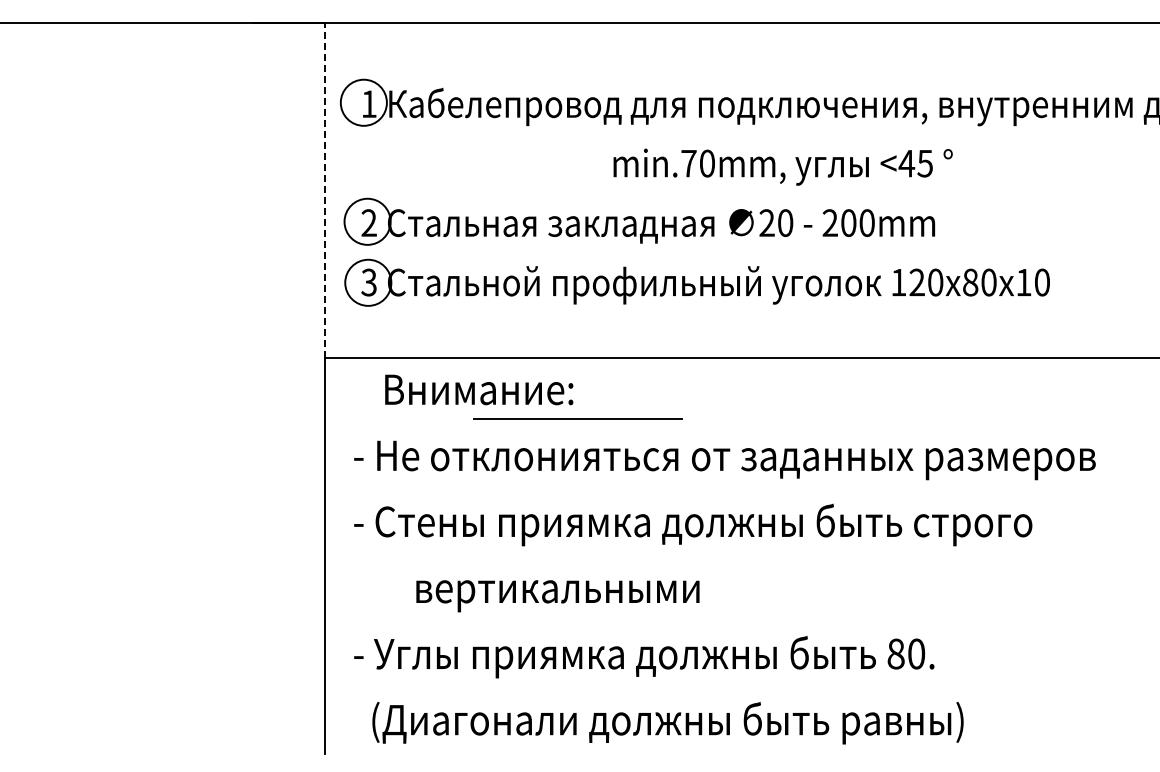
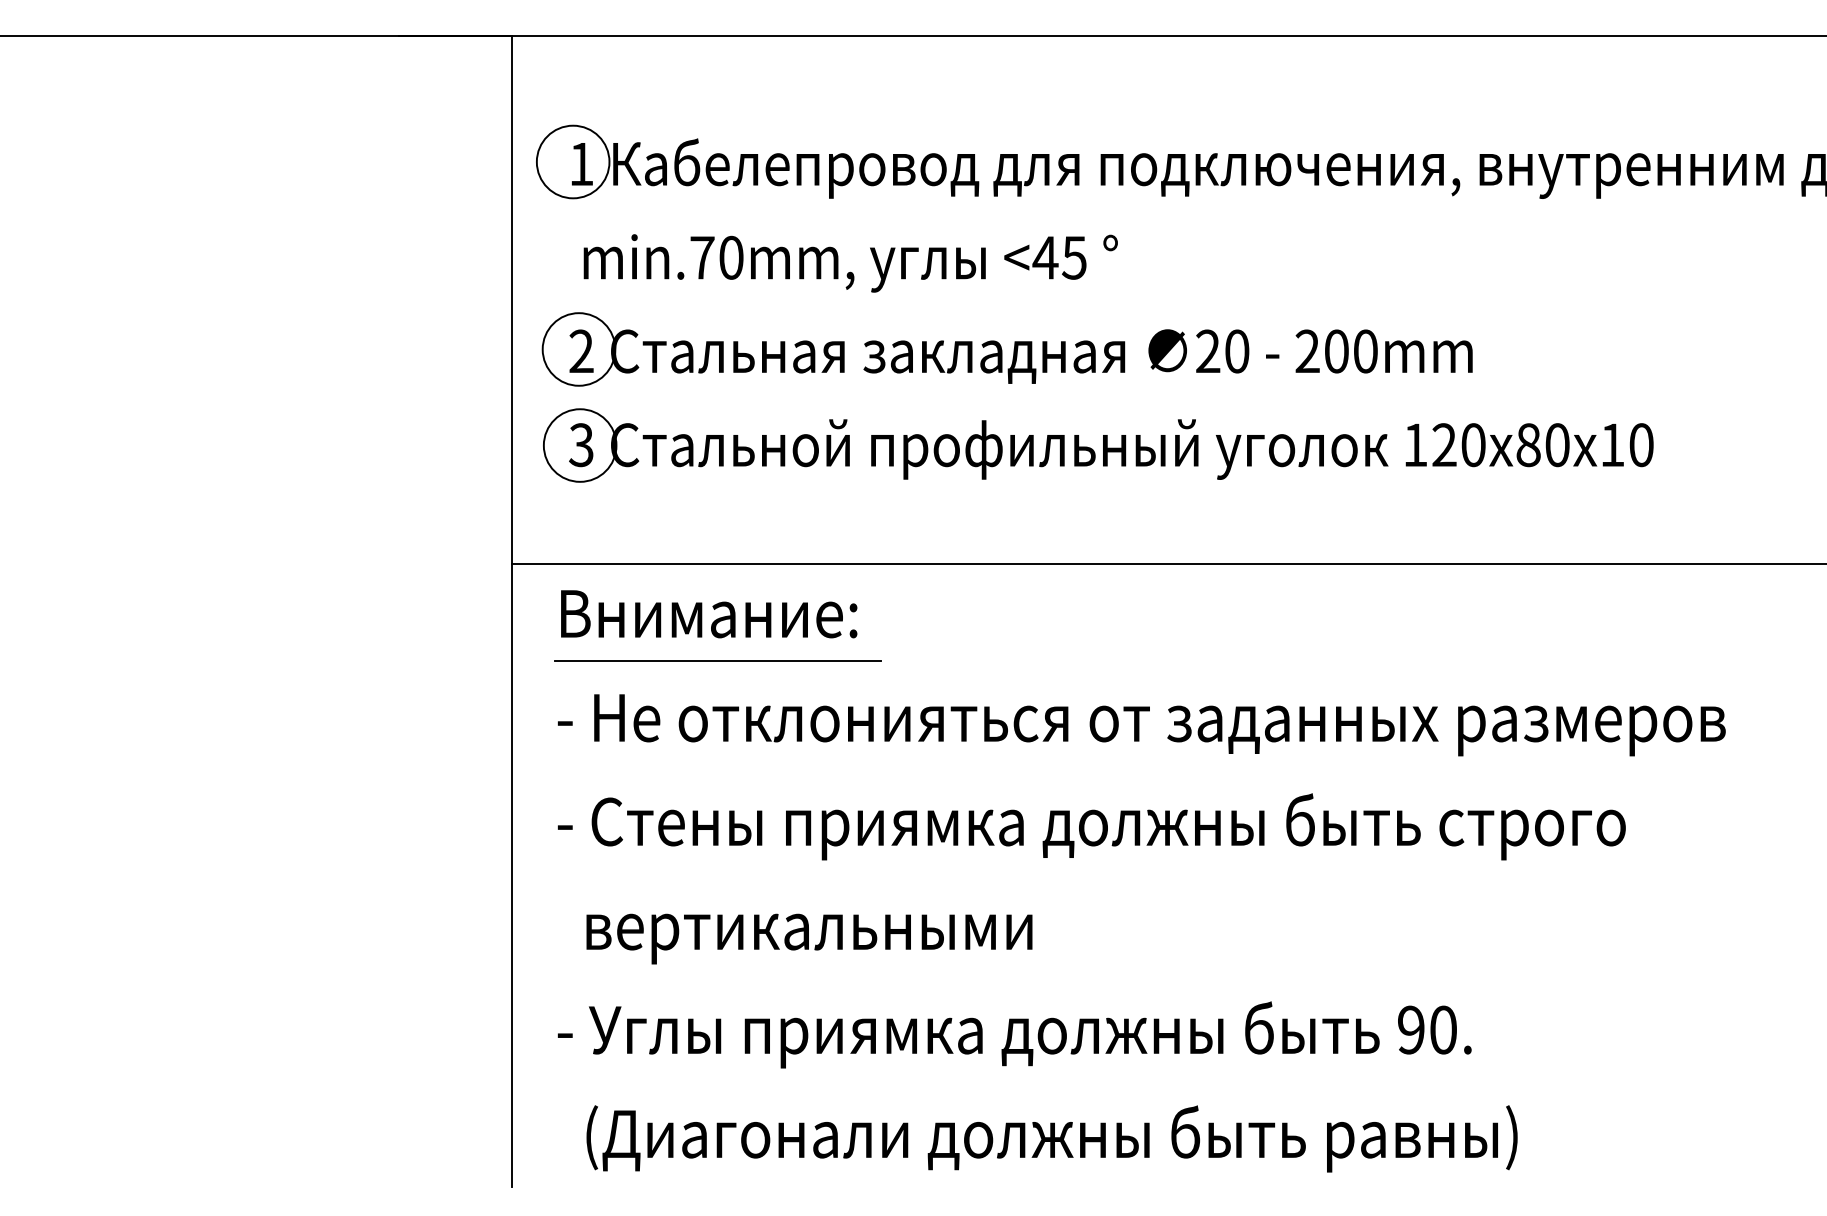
text: (782, 166) -> (849, 262), moved
line: (325, 189) -> (512, 298), dashed -> solid
text: (479, 389) -> (709, 613), moved
line: (577, 418) -> (717, 659), moved
text: (557, 596) -> (808, 939), moved
text: (895, 653) -> (1410, 1029), 80. -> 90.

